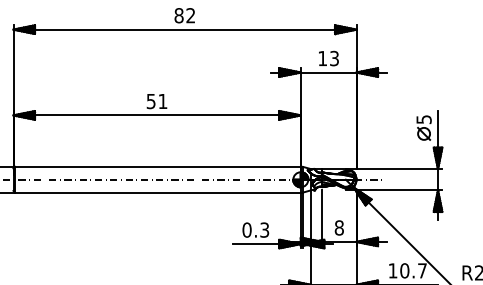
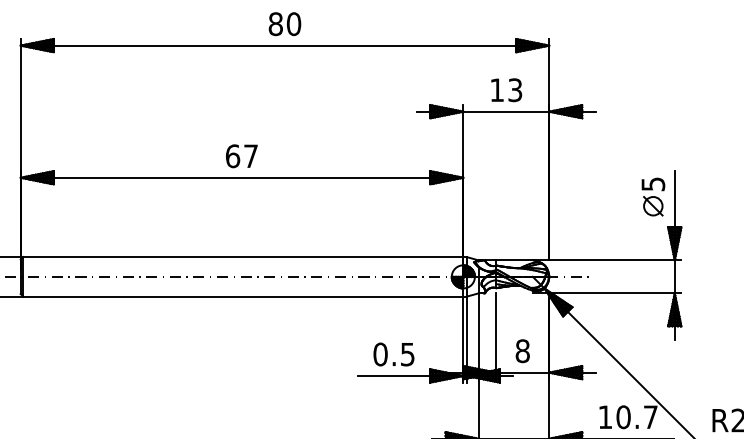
text: (190, 15) -> (293, 23), 82 -> 80
text: (156, 101) -> (241, 156), 51 -> 67
text: (264, 229) -> (407, 353), 0.3 -> 0.5

